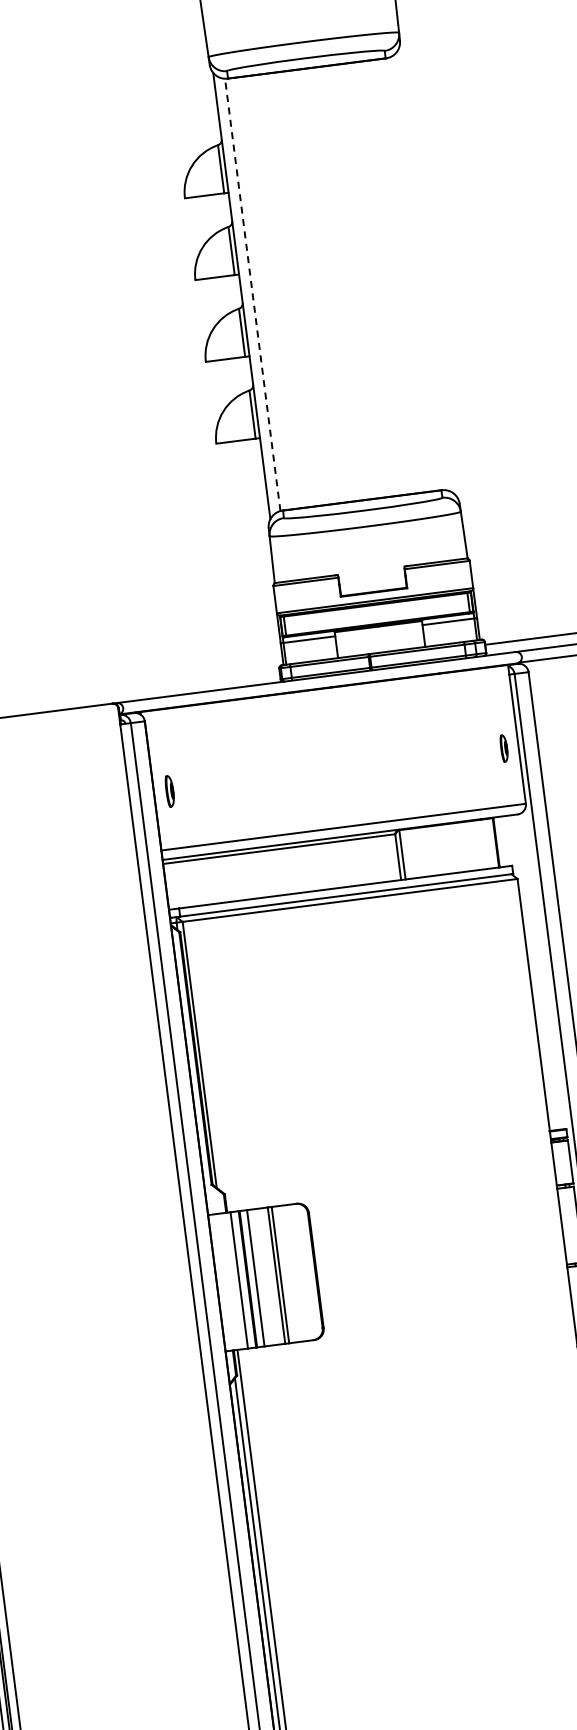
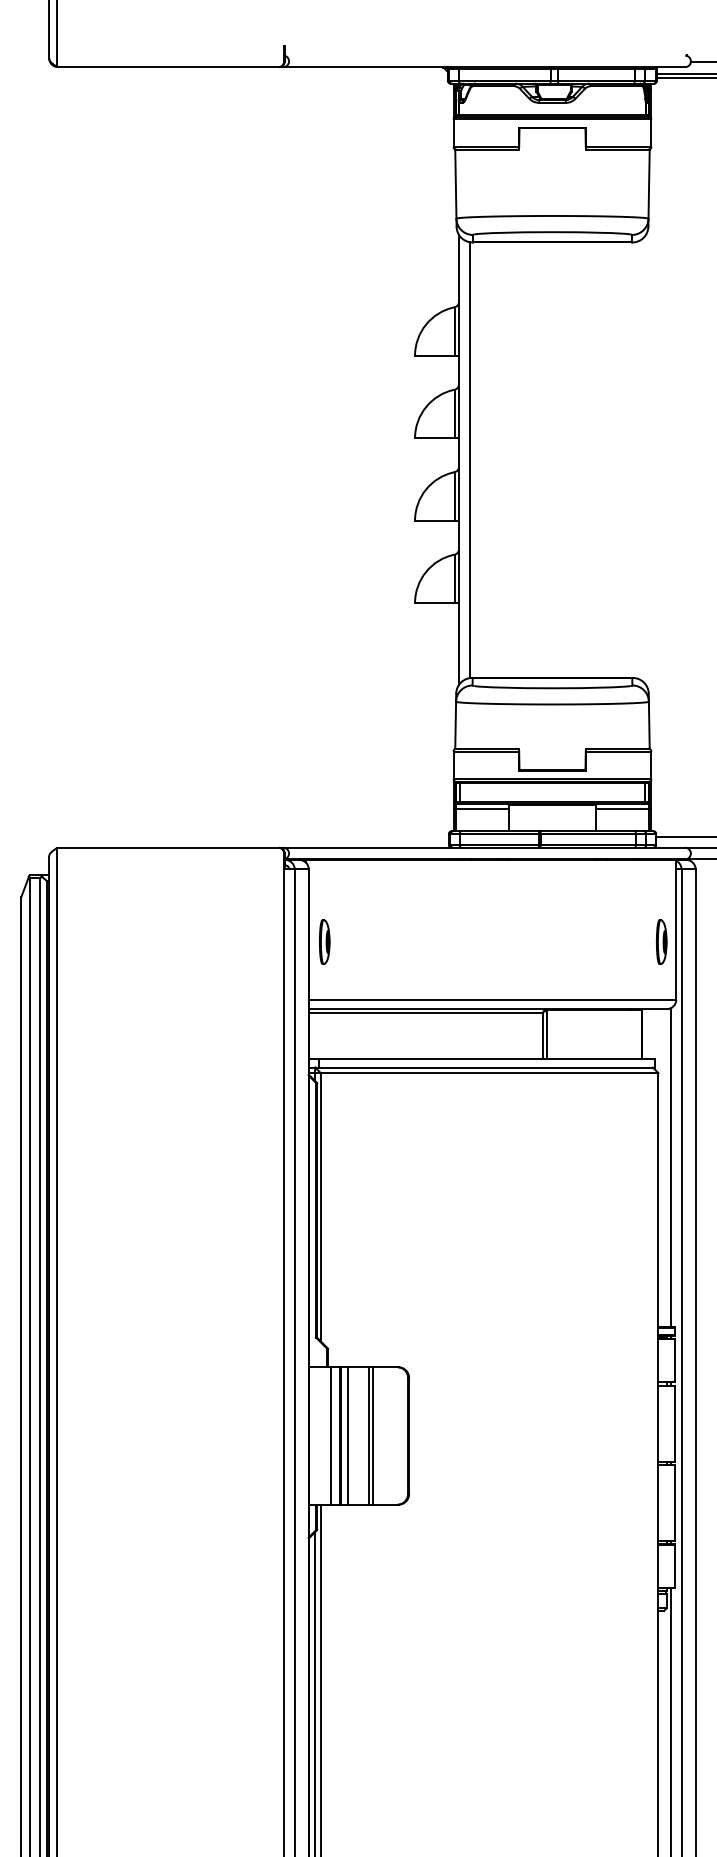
line: (253, 295) -> (470, 460), dashed -> solid
part: (503, 747) -> (661, 941), size x1.67
part: (169, 790) -> (324, 941), size x1.43
line: (541, 971) -> (670, 1167), added

